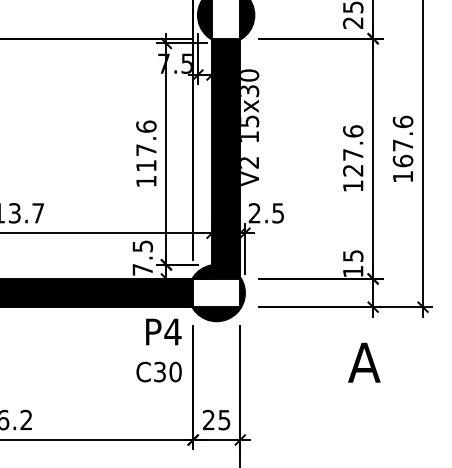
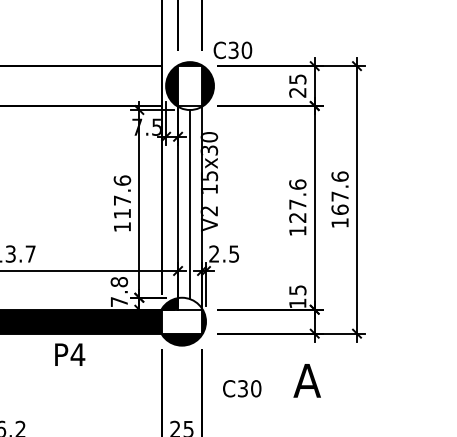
fill: (226, 158) -> (190, 207), removed
text: (142, 246) -> (119, 282), 7.5 -> 7.8
text: (164, 331) -> (70, 354), moved
text: (159, 371) -> (242, 388), moved

